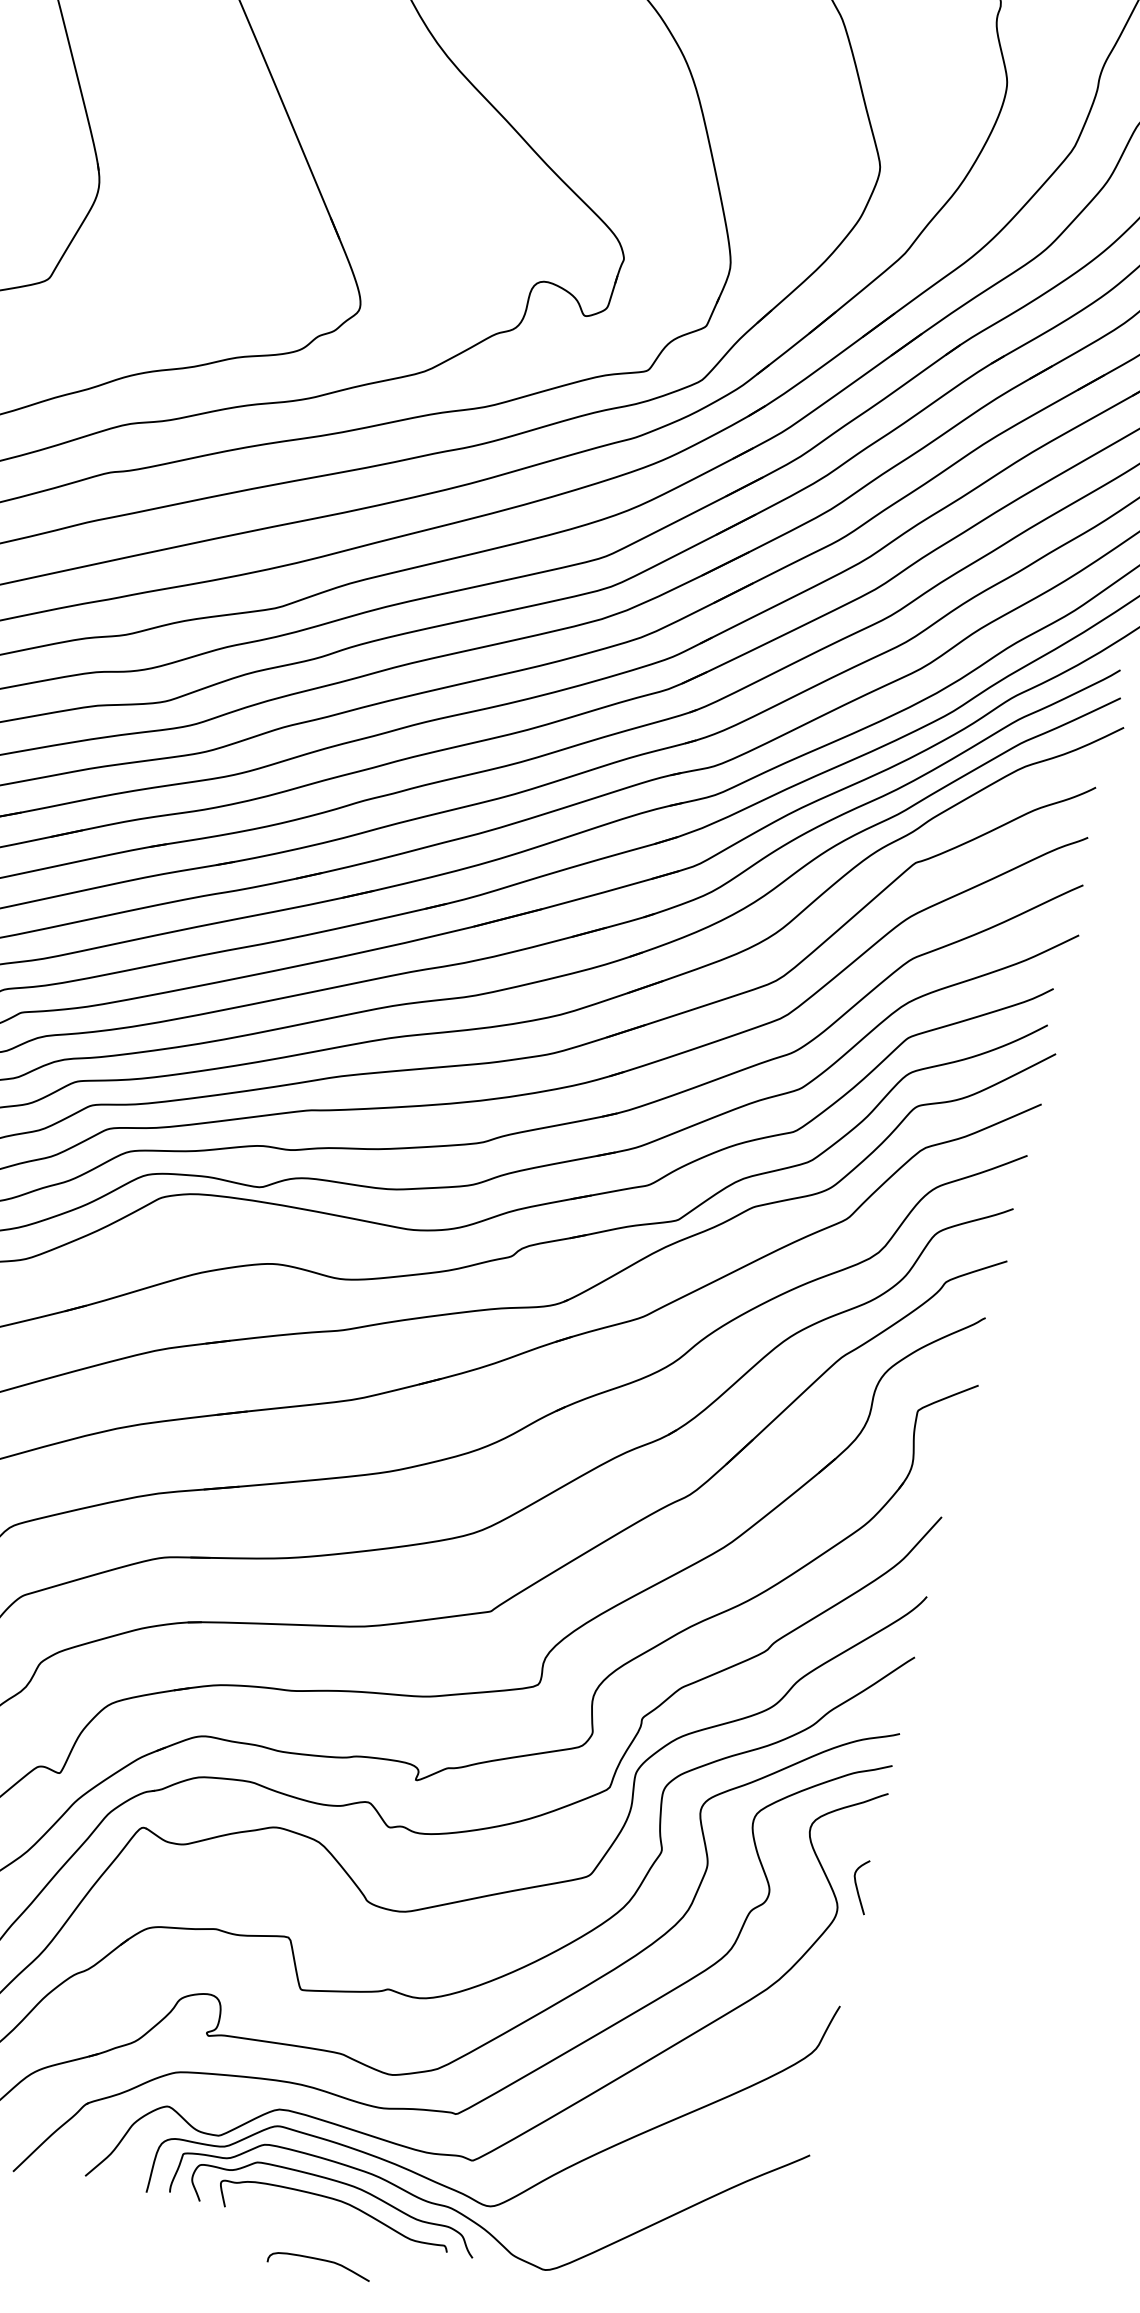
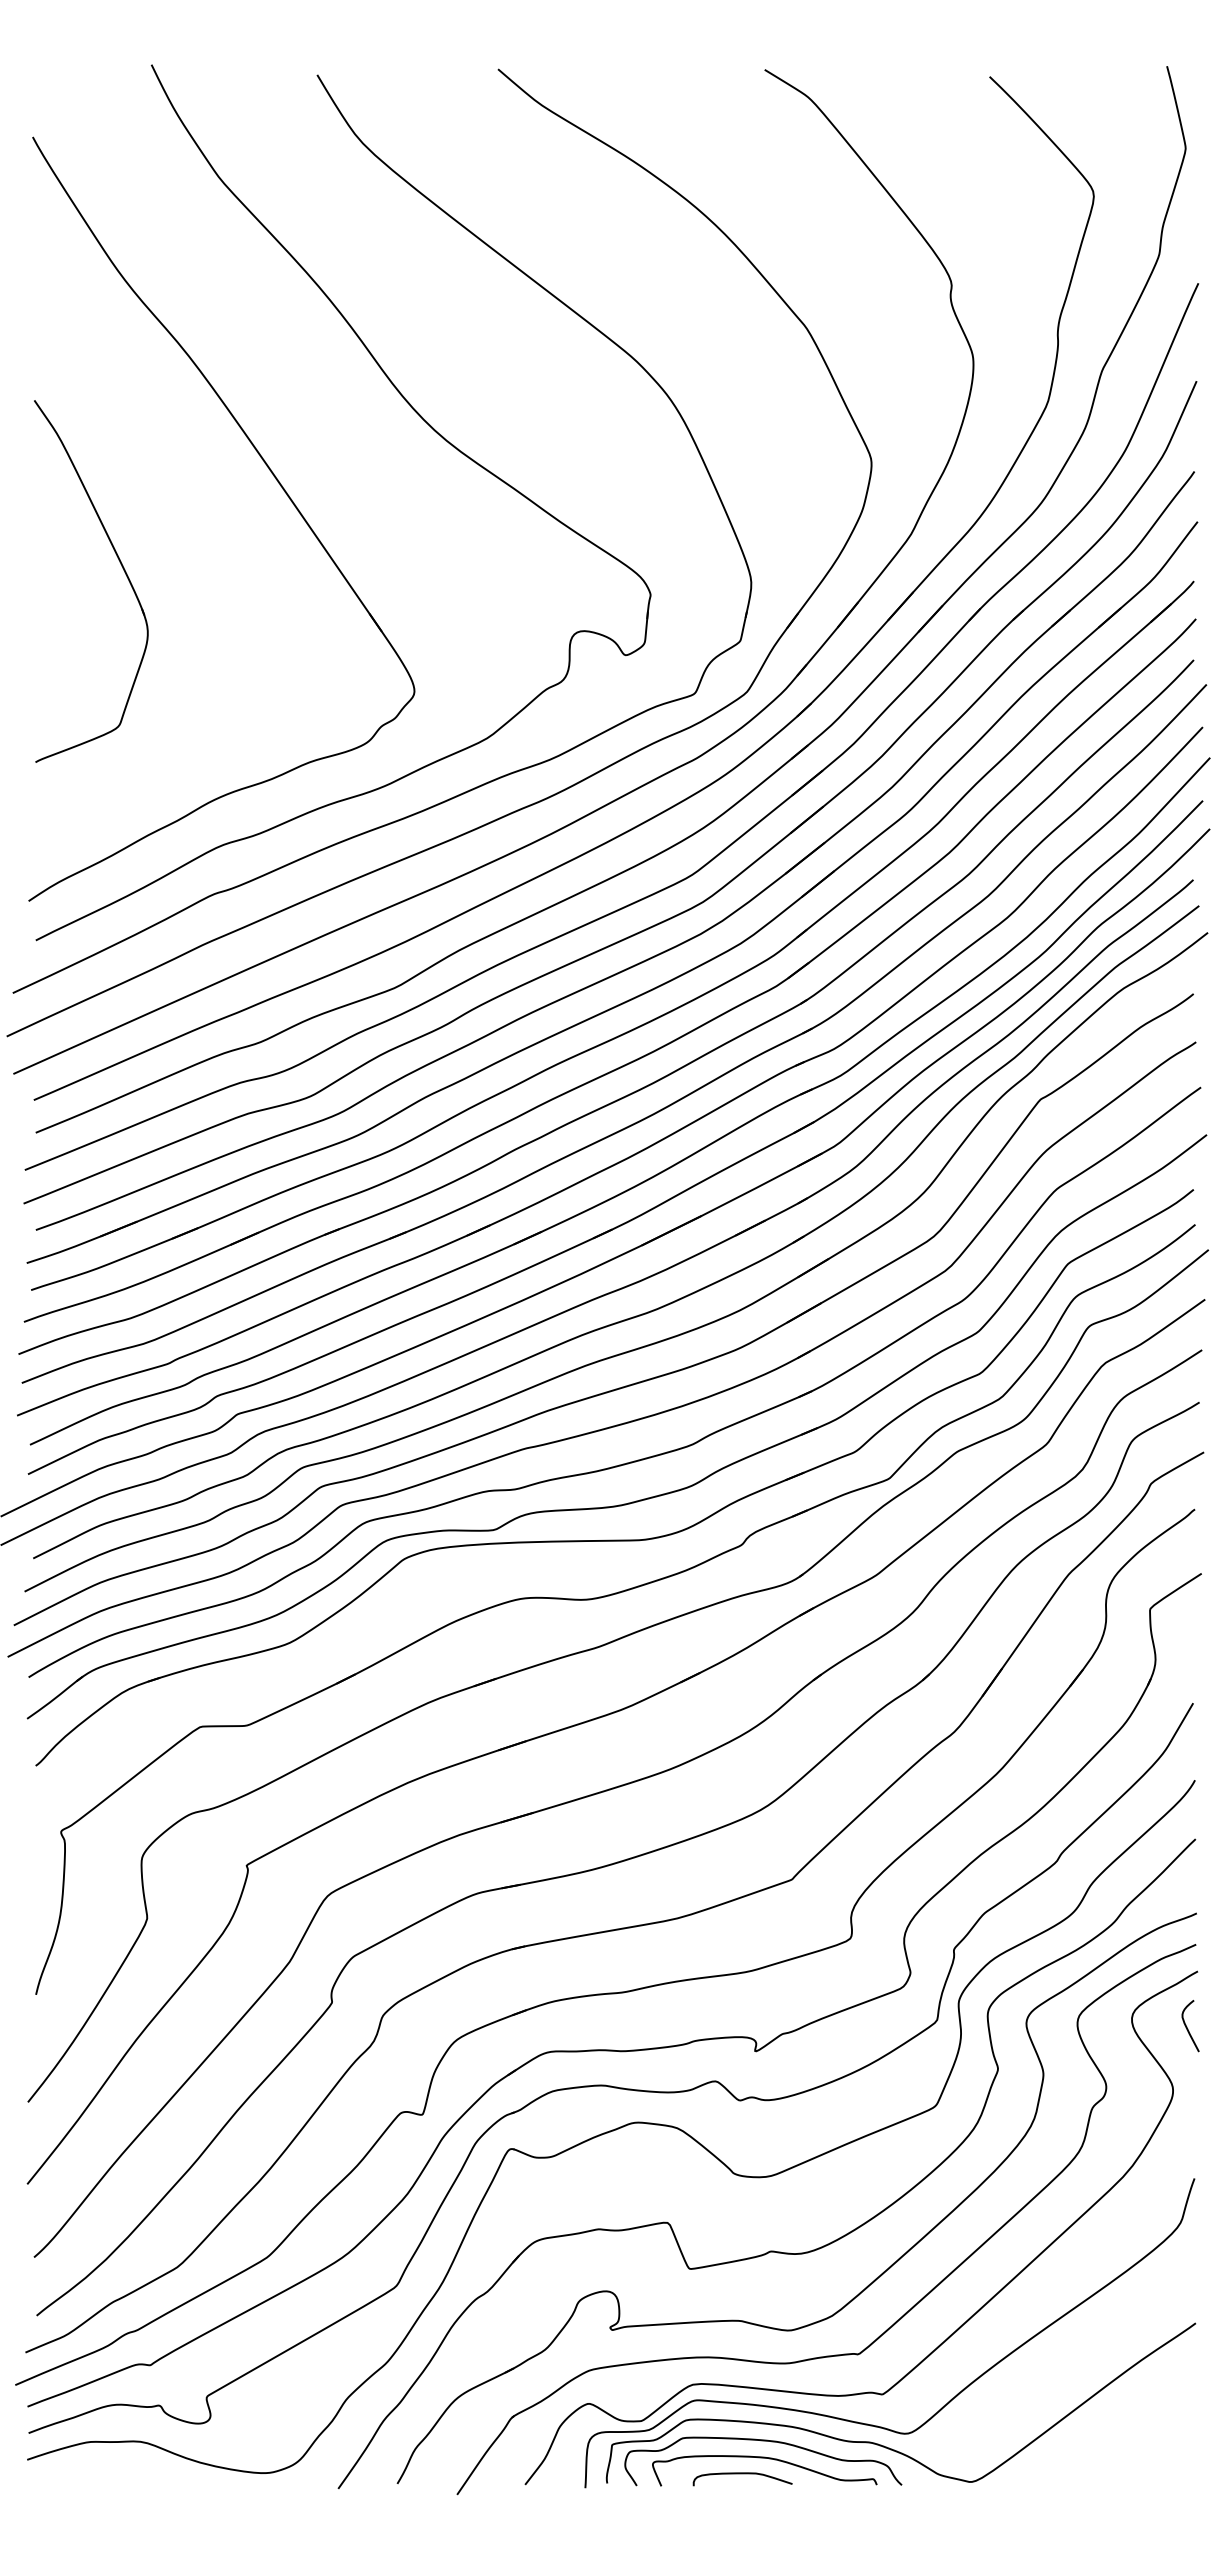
curve: (857, 1886) -> (1187, 2026), moved
curve: (320, 2260) -> (742, 2474), moved

